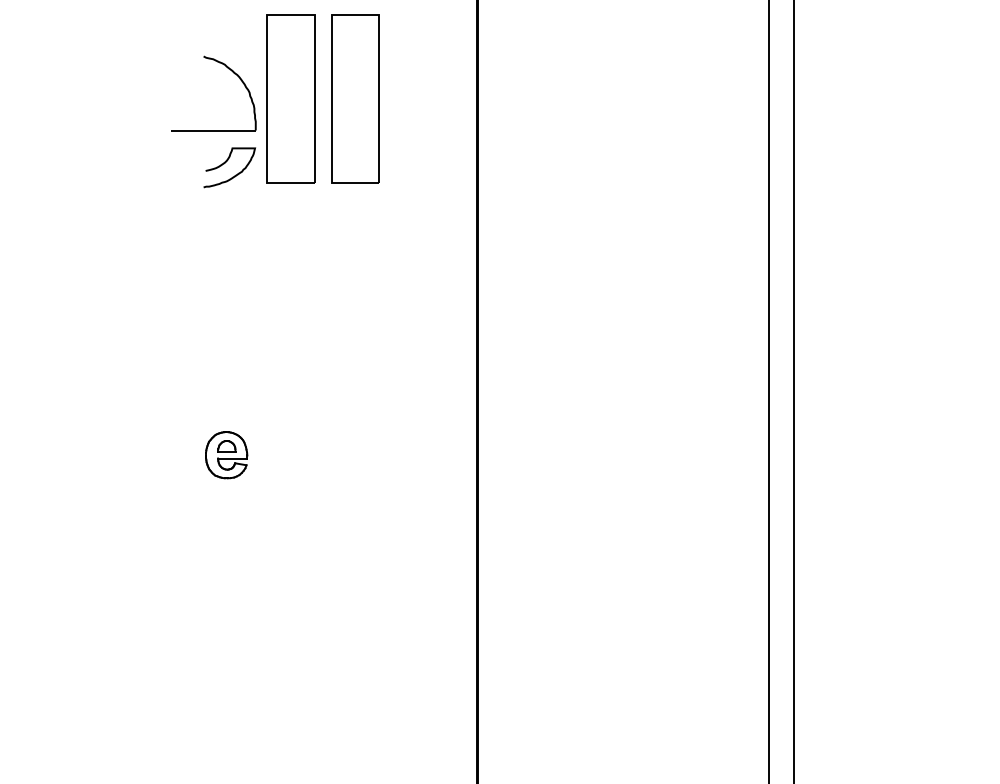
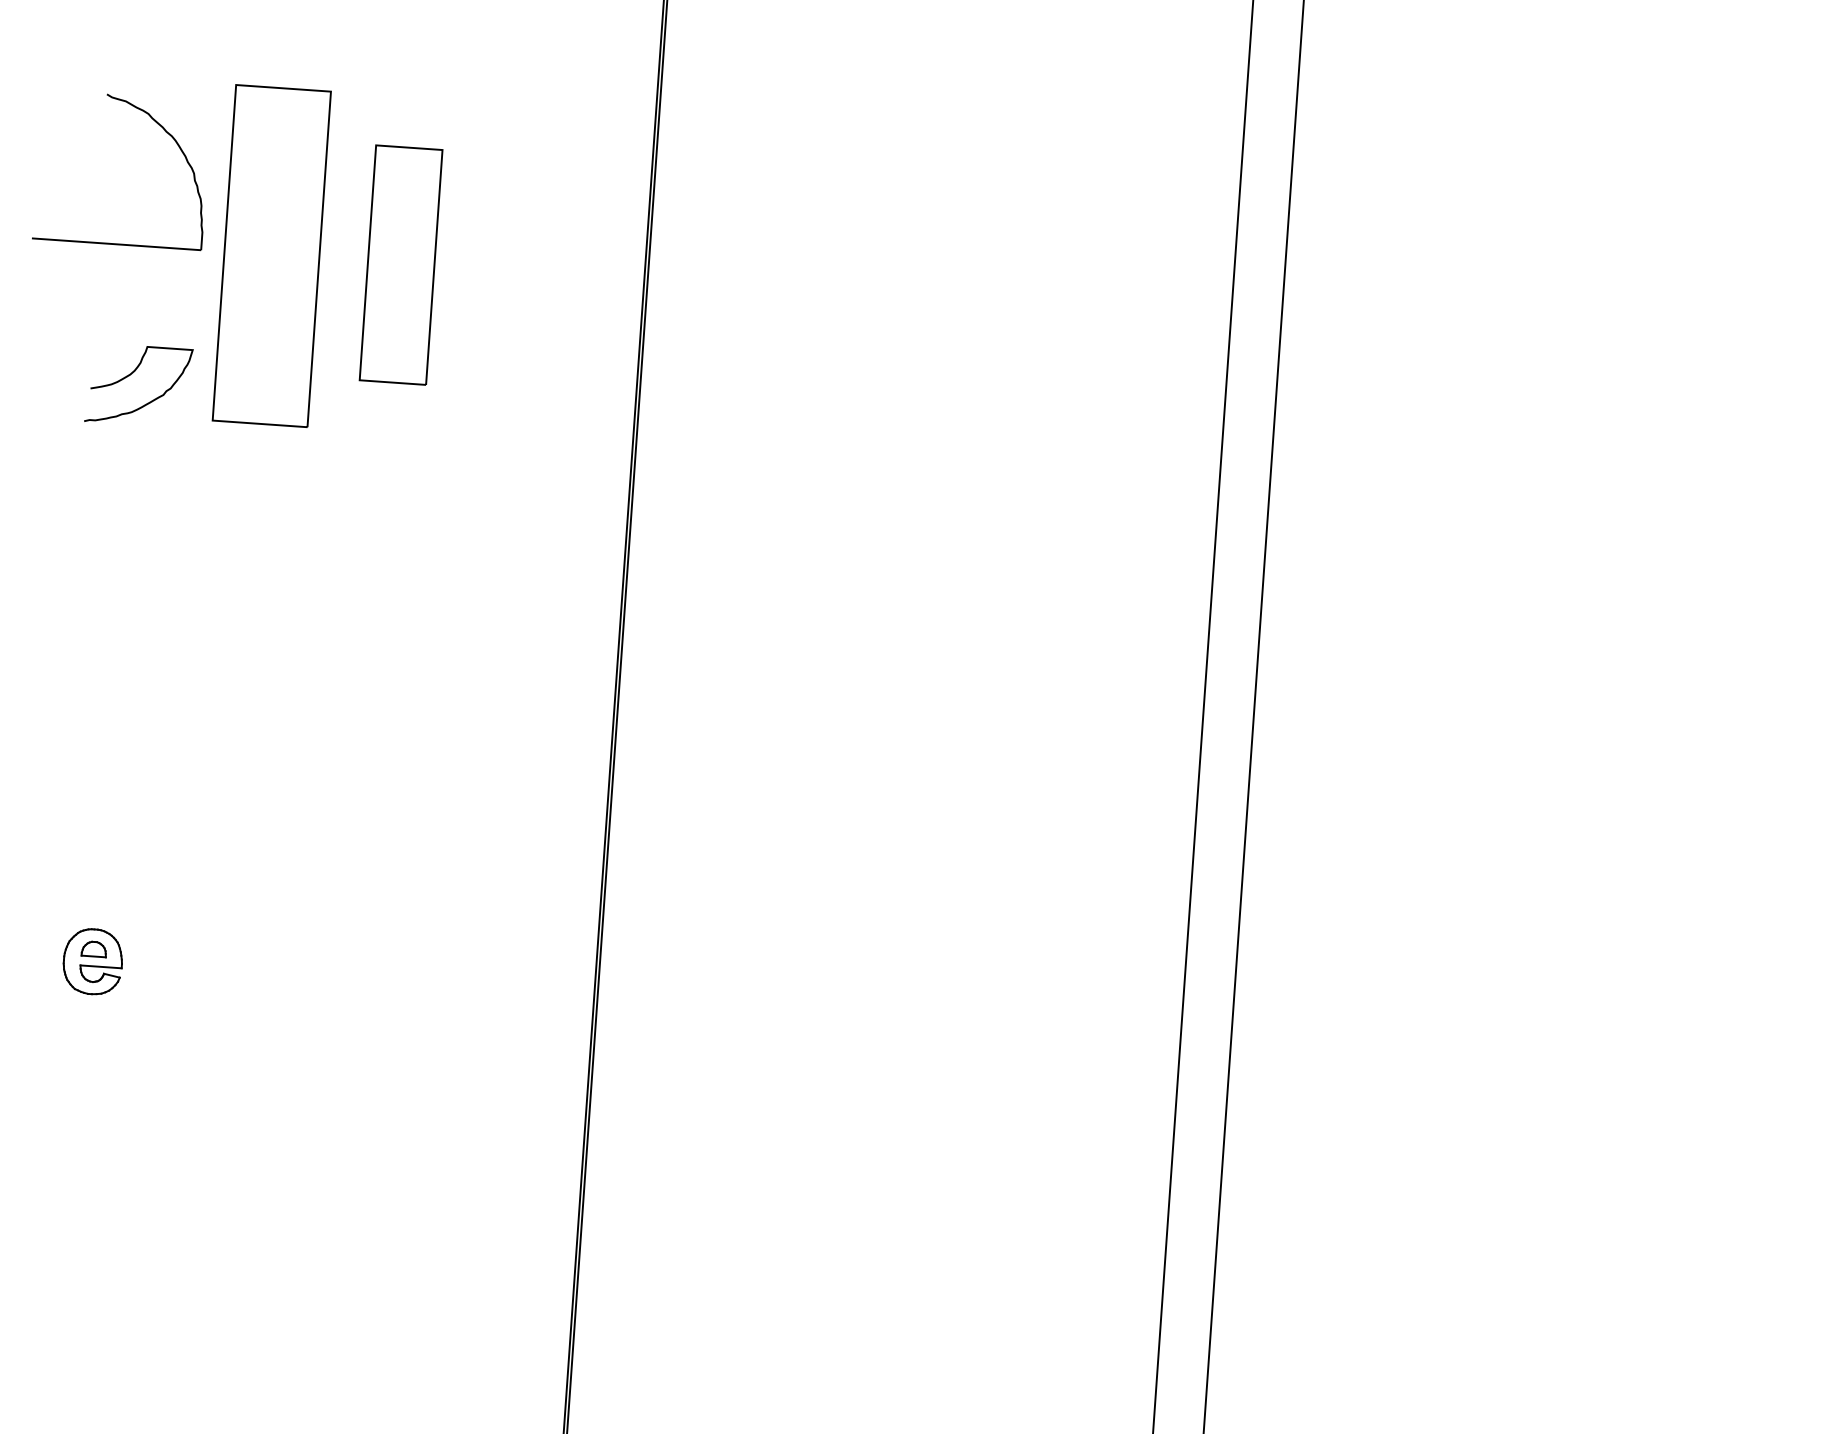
part: (233, 73) -> (164, 132), moved
part: (355, 98) -> (401, 264), size x0.7
part: (226, 455) -> (92, 961), size x0.7

